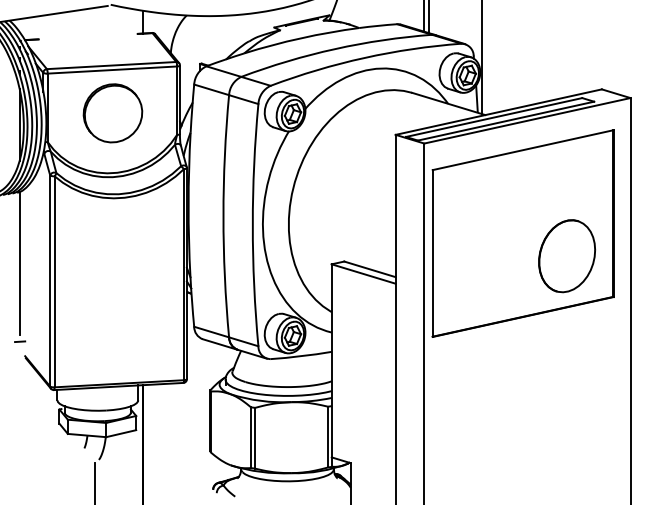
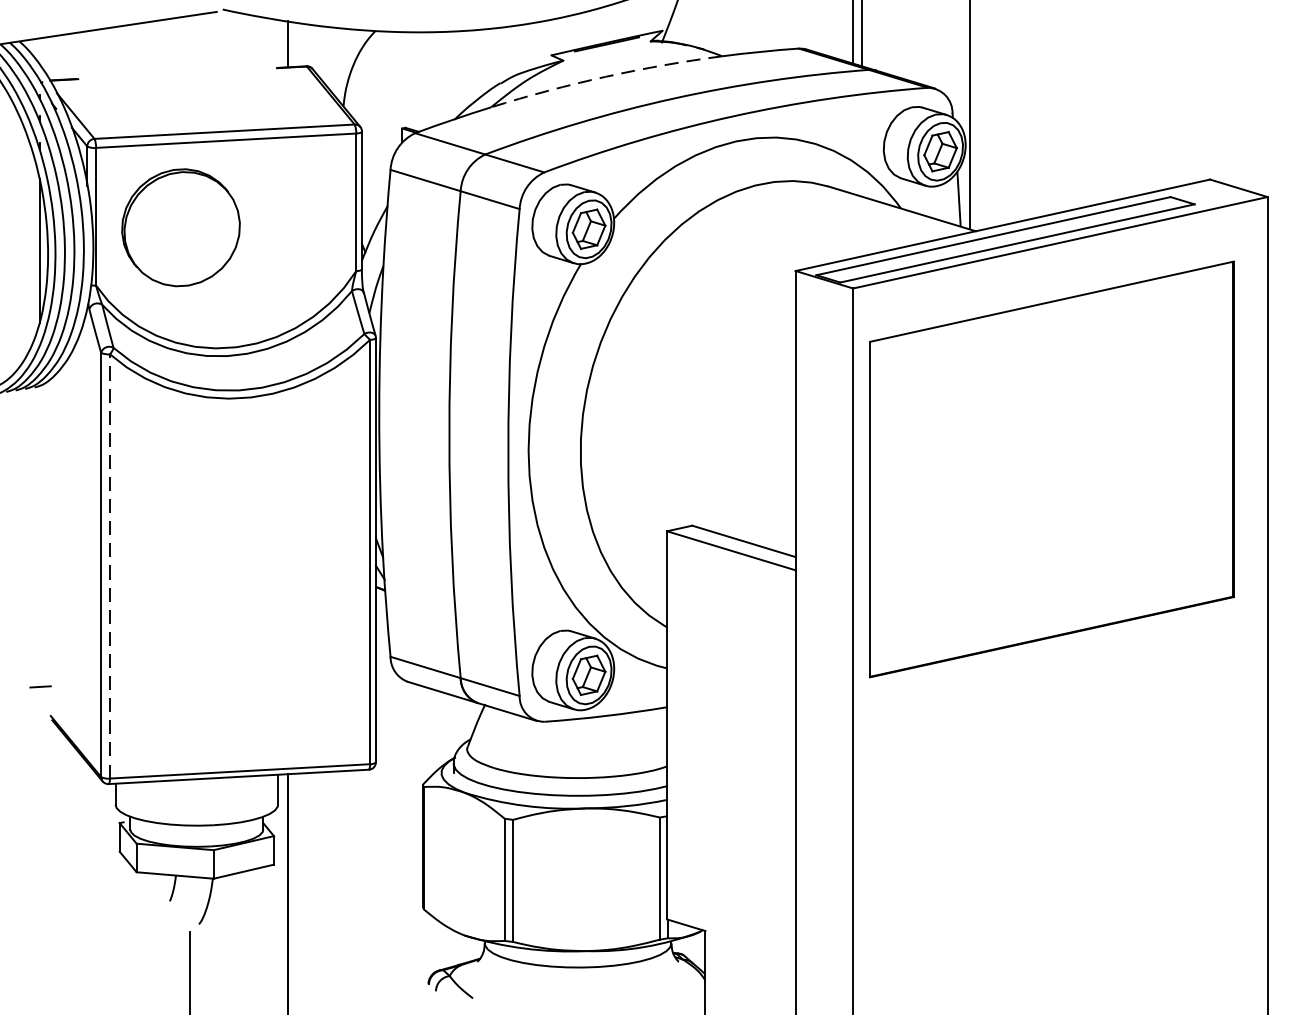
arc: (301, 38) -> (606, 77), solid -> dashed
part: (112, 113) -> (180, 228), moved
part: (566, 256) -> (1138, 515), removed
line: (19, 263) -> (39, 529), removed
line: (54, 281) -> (109, 565), solid -> dashed

